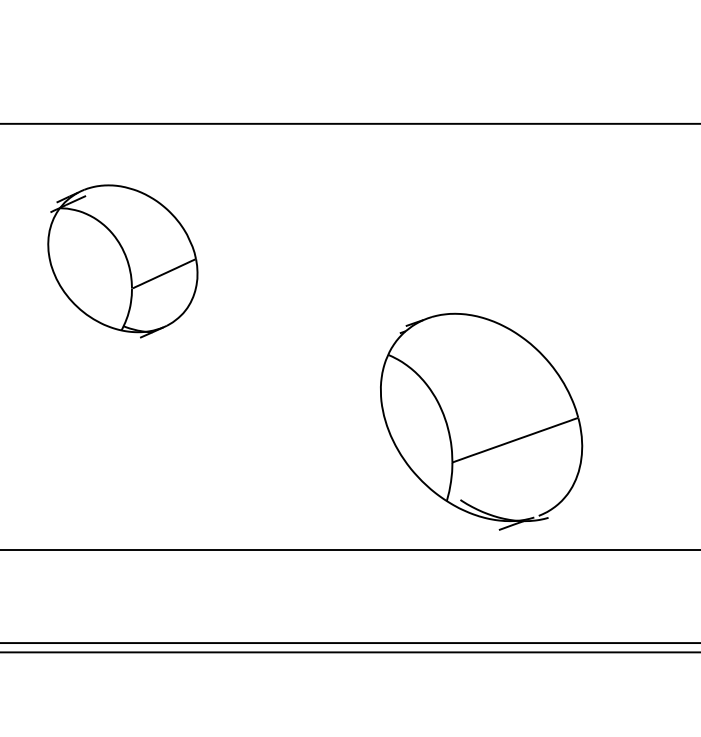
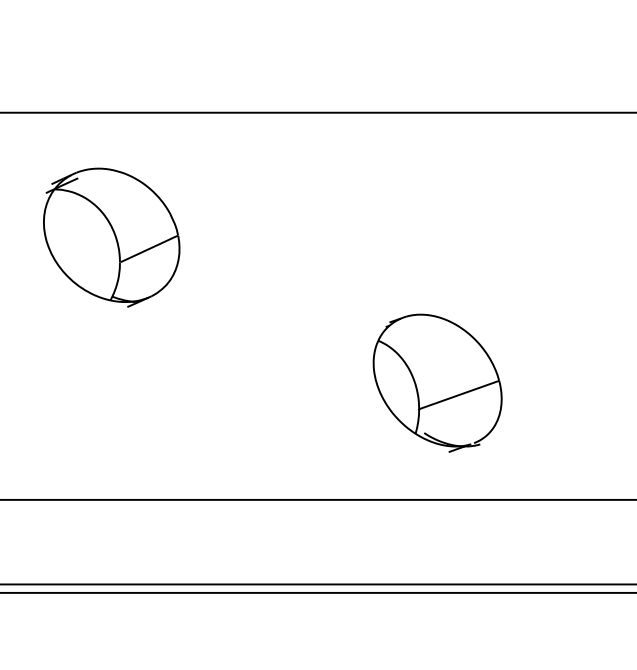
part: (481, 421) -> (437, 383), size x0.7

